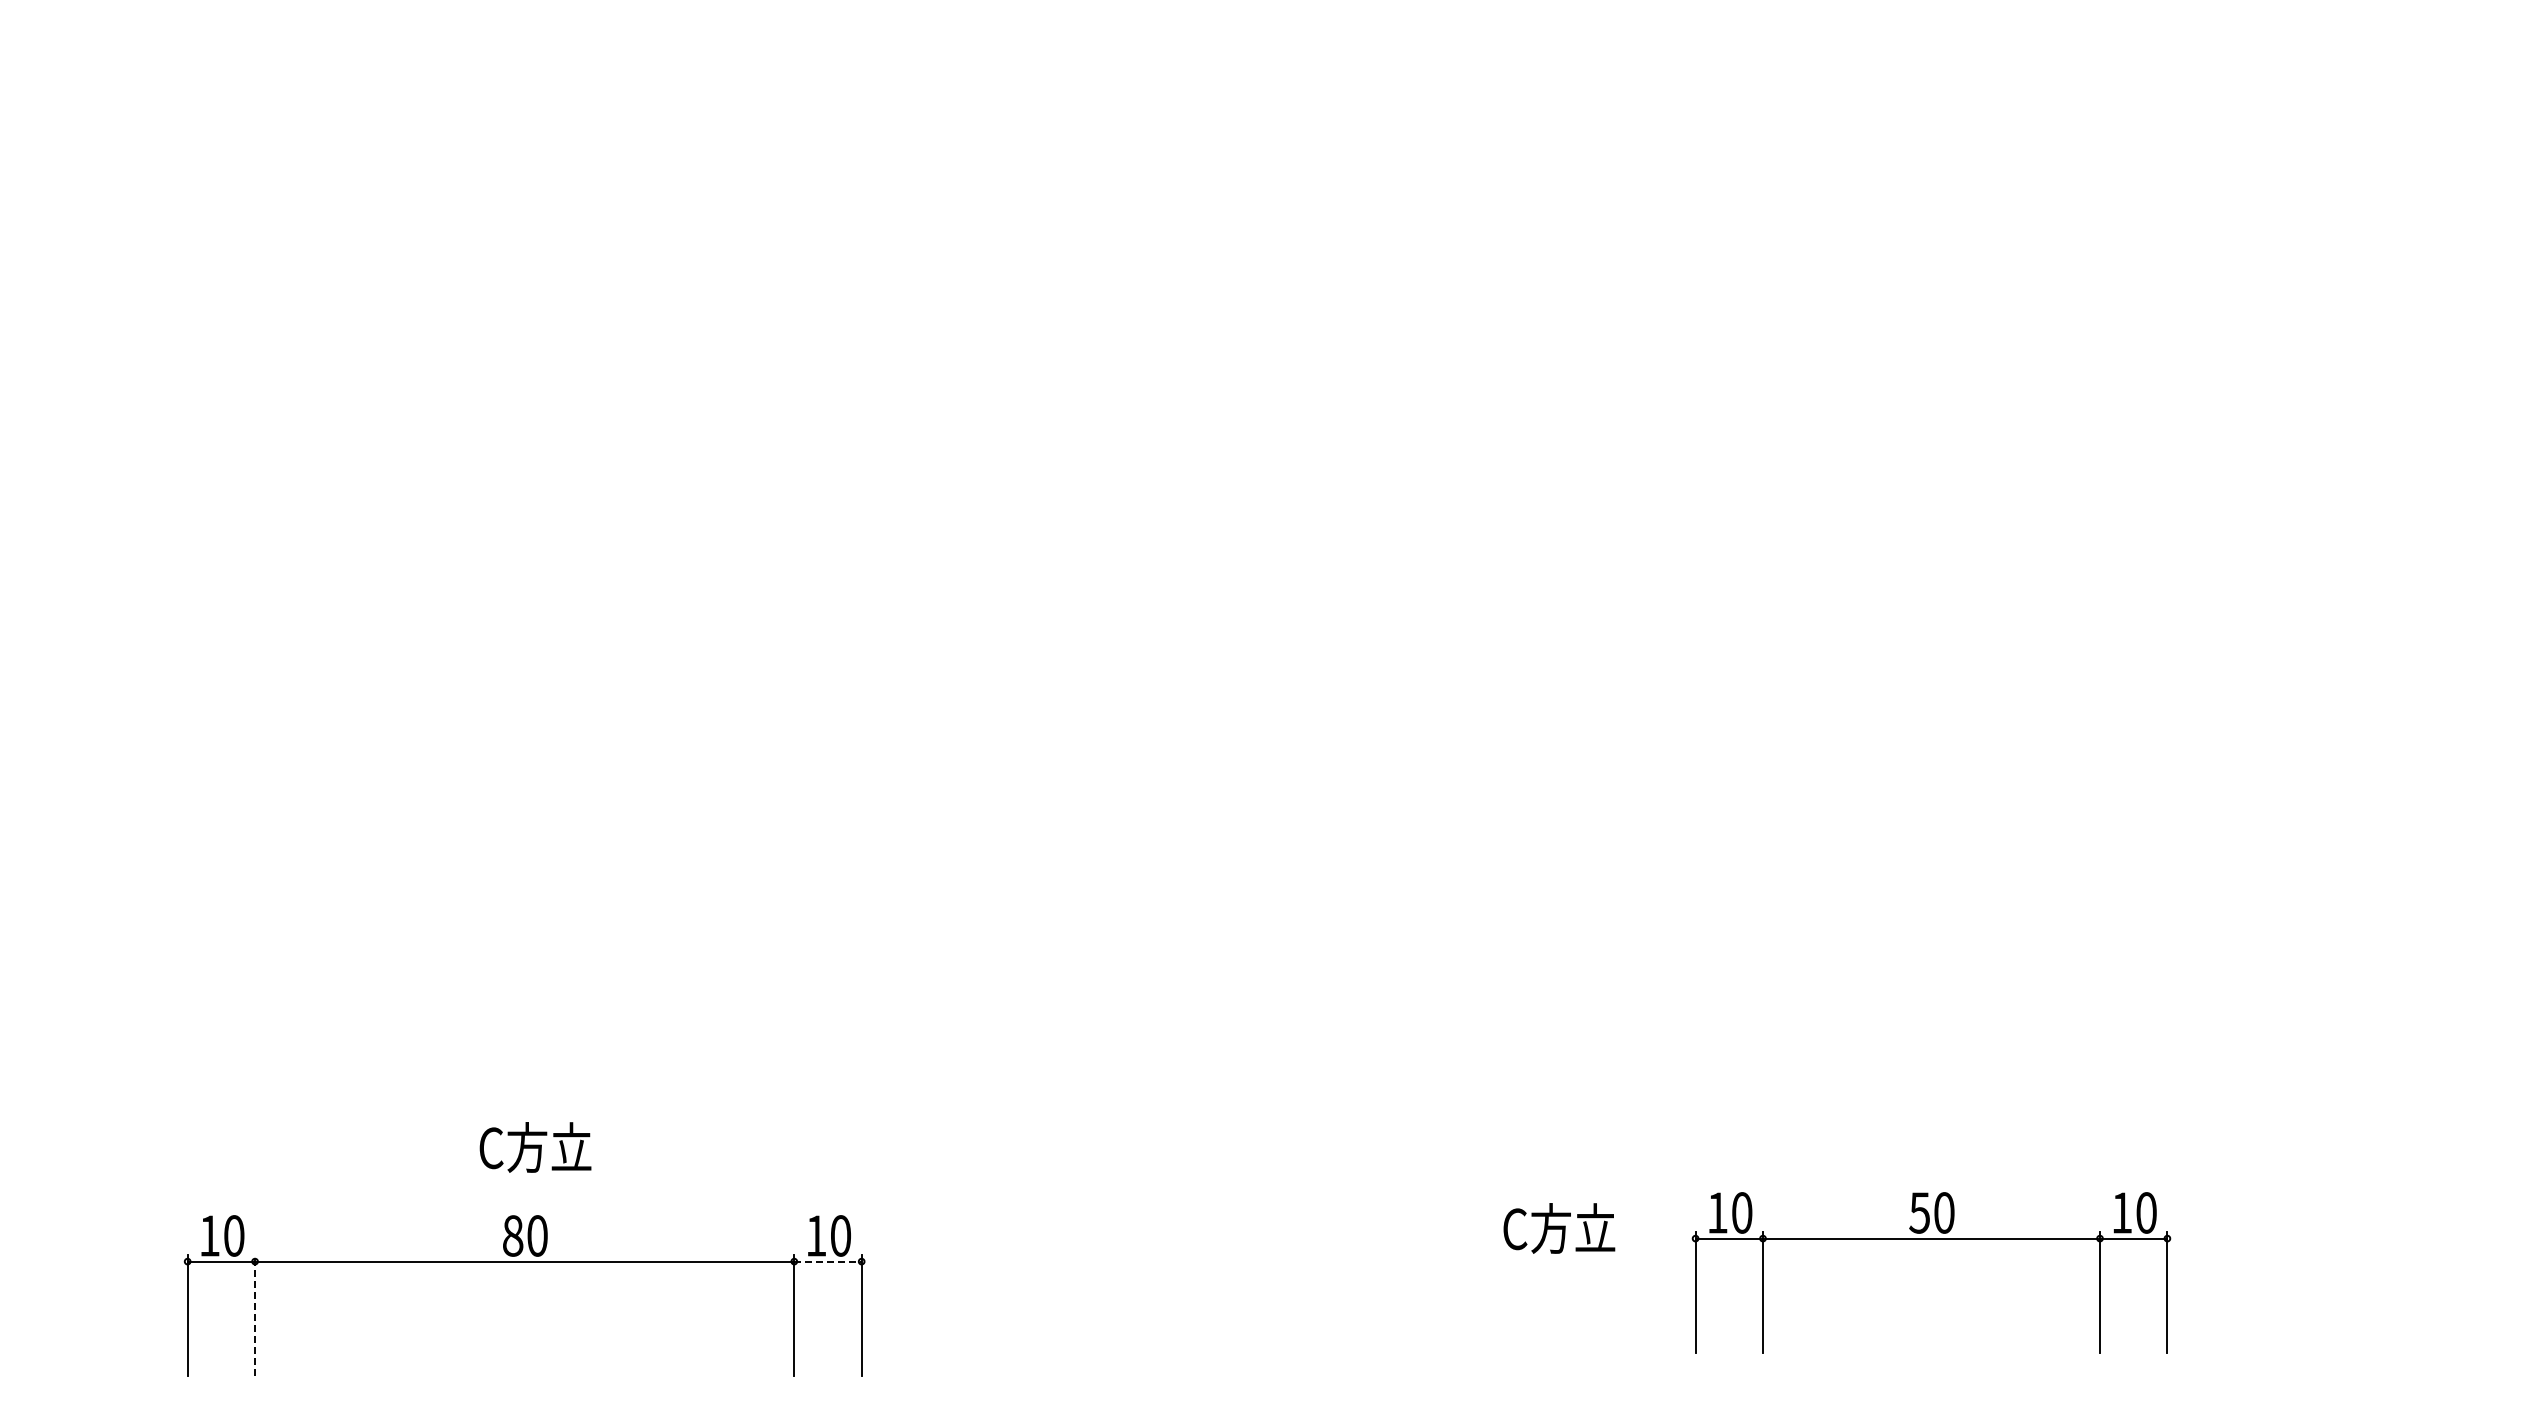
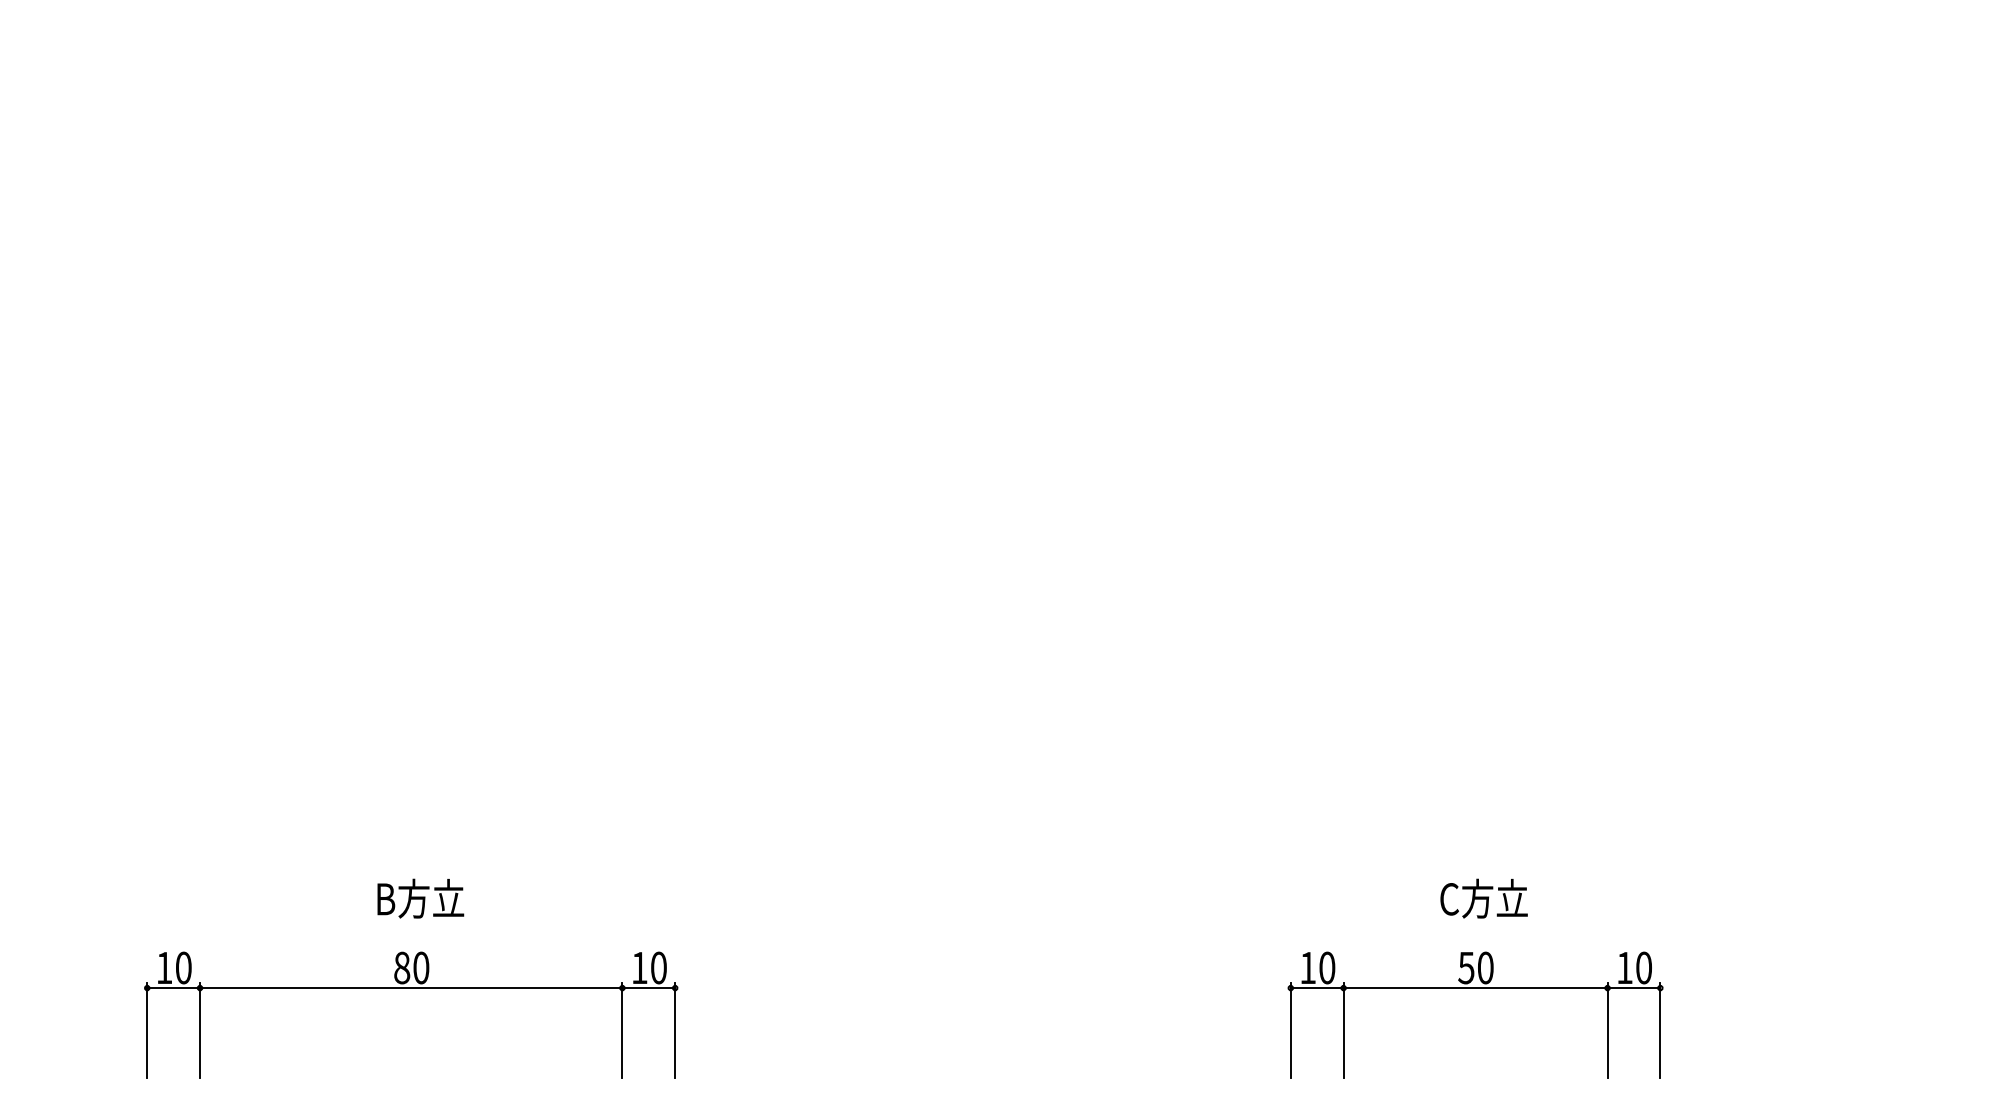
text: (535, 1147) -> (419, 898), C方立 -> B方立
text: (1559, 1228) -> (1484, 898), moved
part: (1931, 1239) -> (1475, 988), moved
line: (827, 1261) -> (648, 988), dashed -> solid
line: (255, 1315) -> (200, 1030), dashed -> solid

